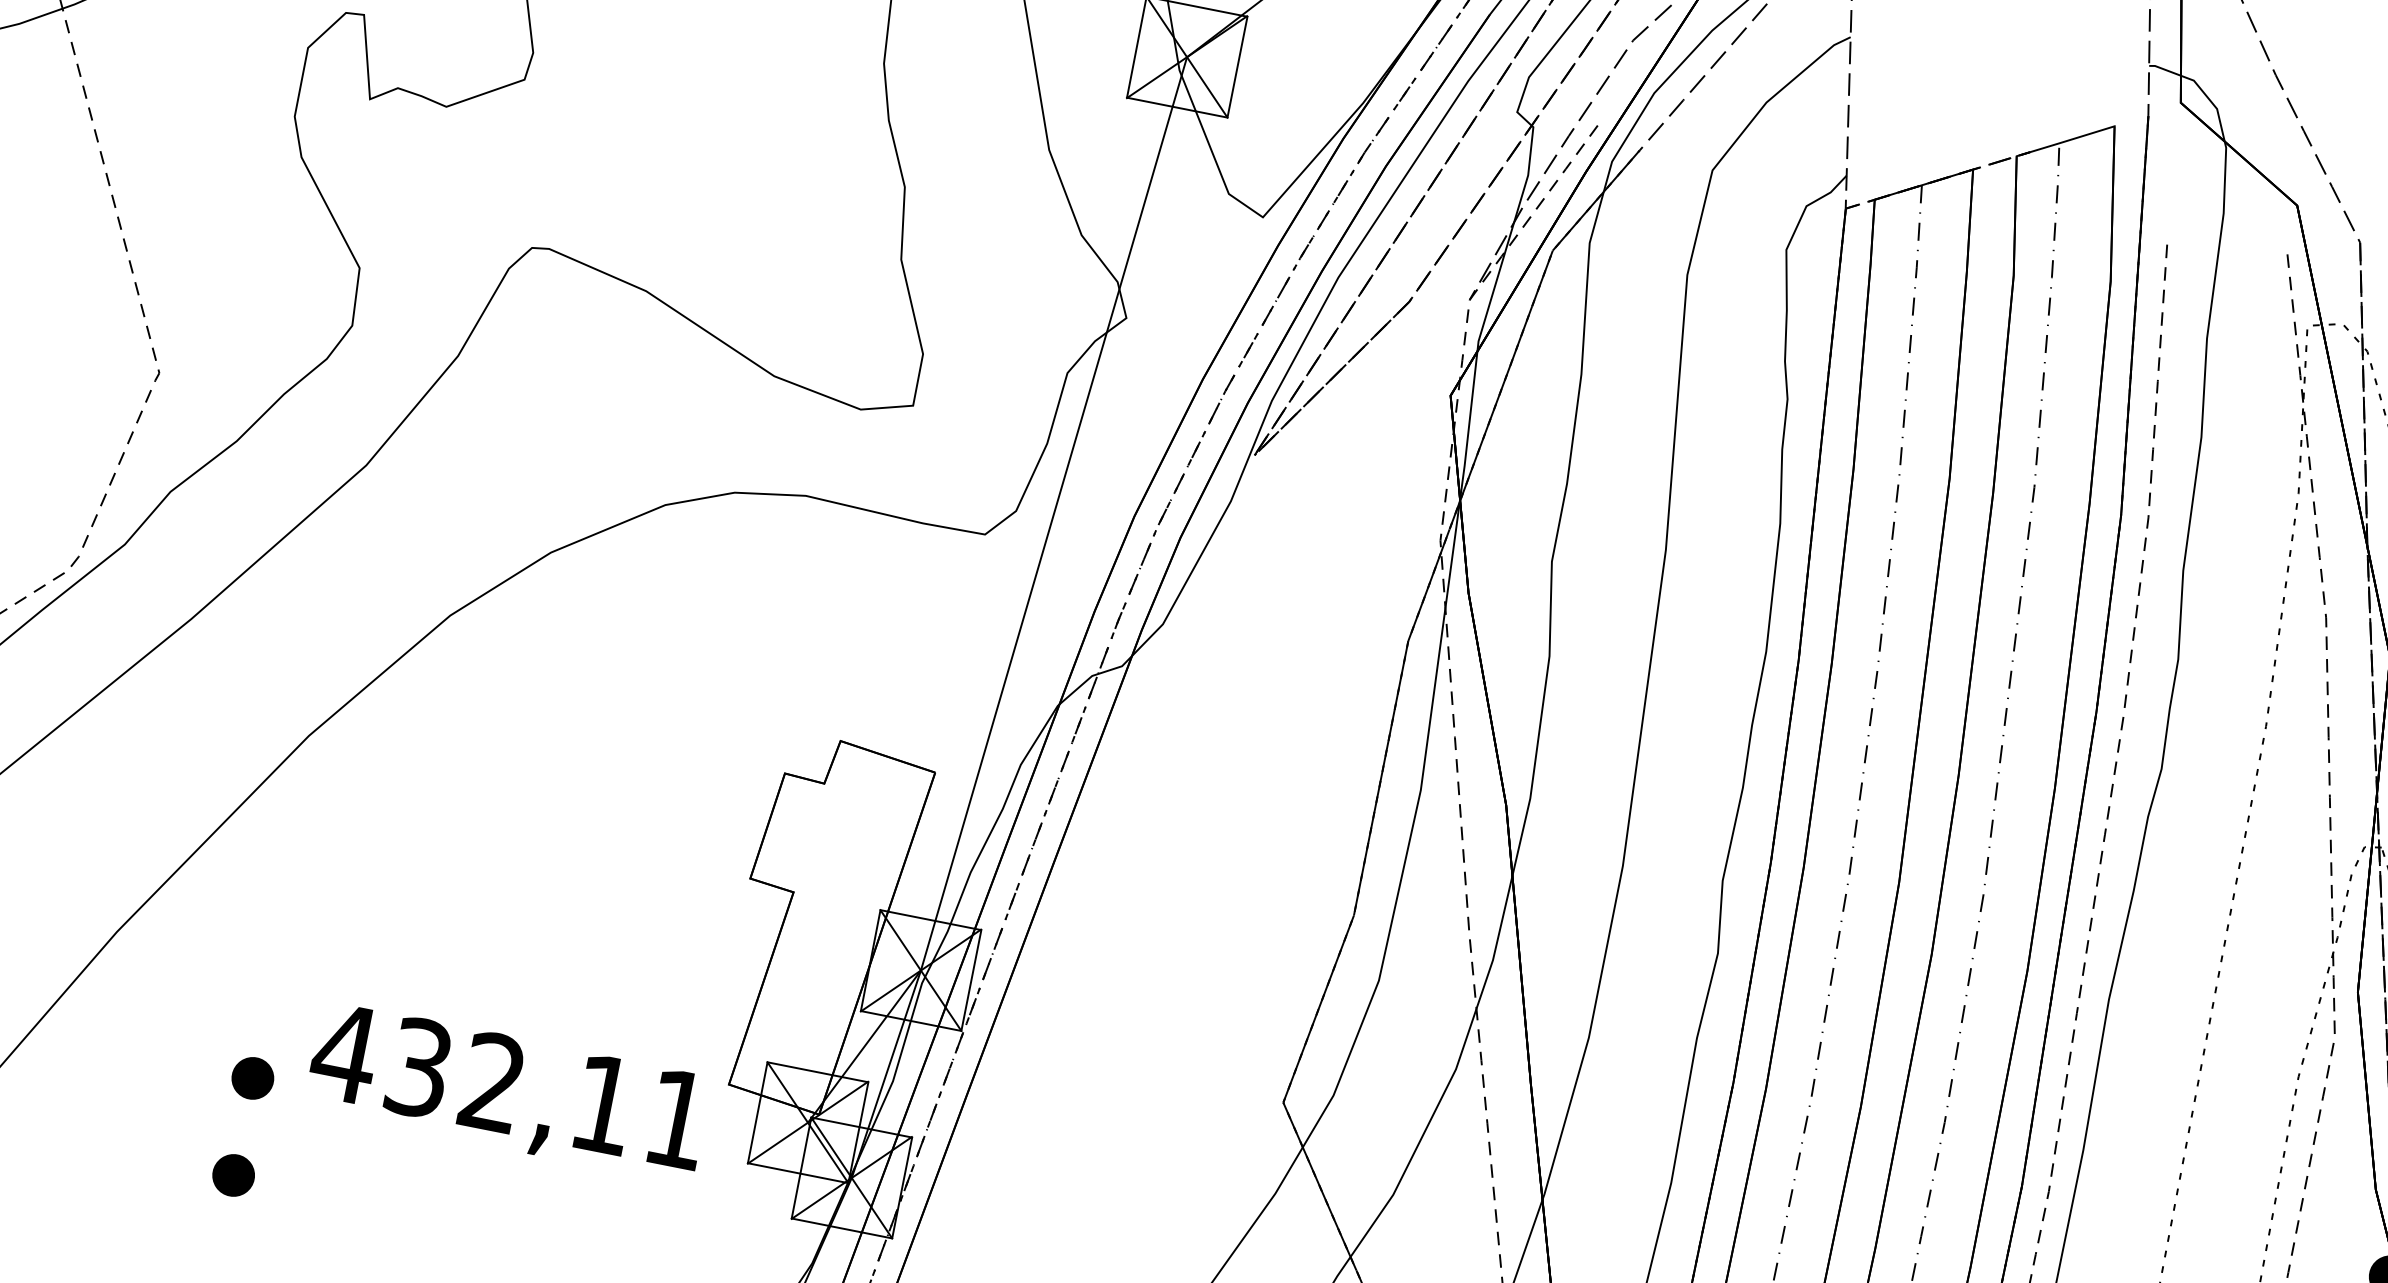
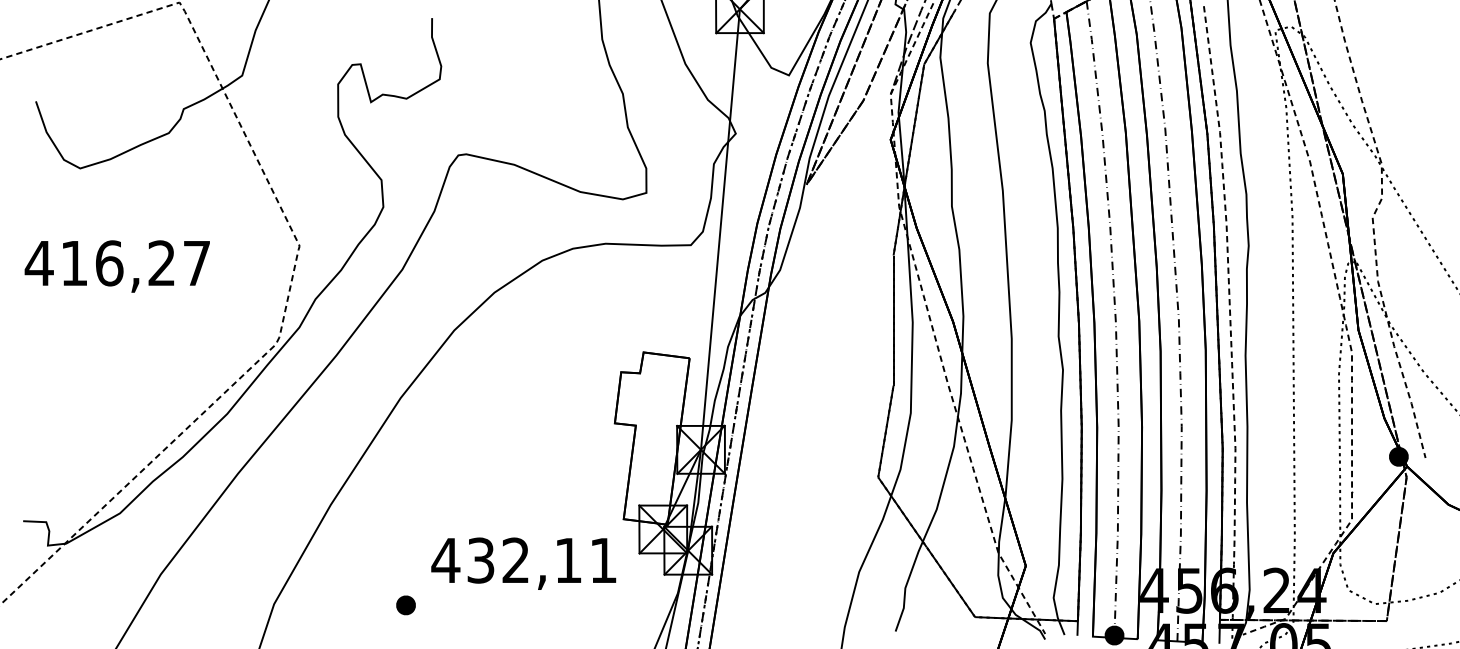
part: (251, 1078) -> (405, 559), removed
text: (507, 1091) -> (523, 563), moved

